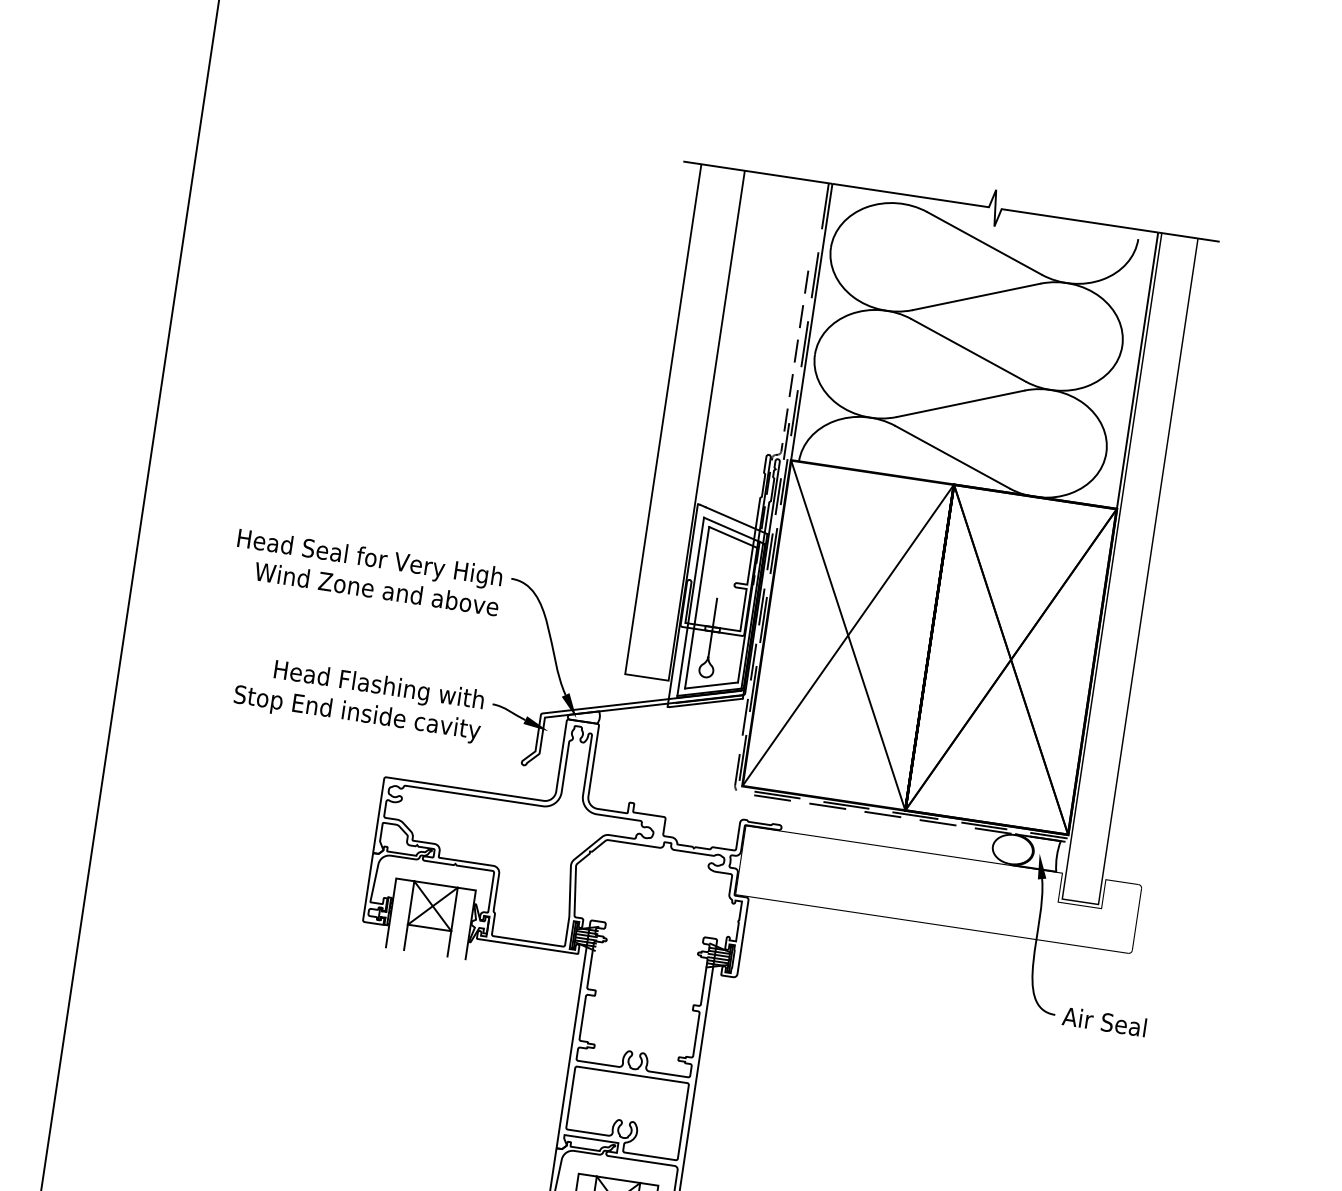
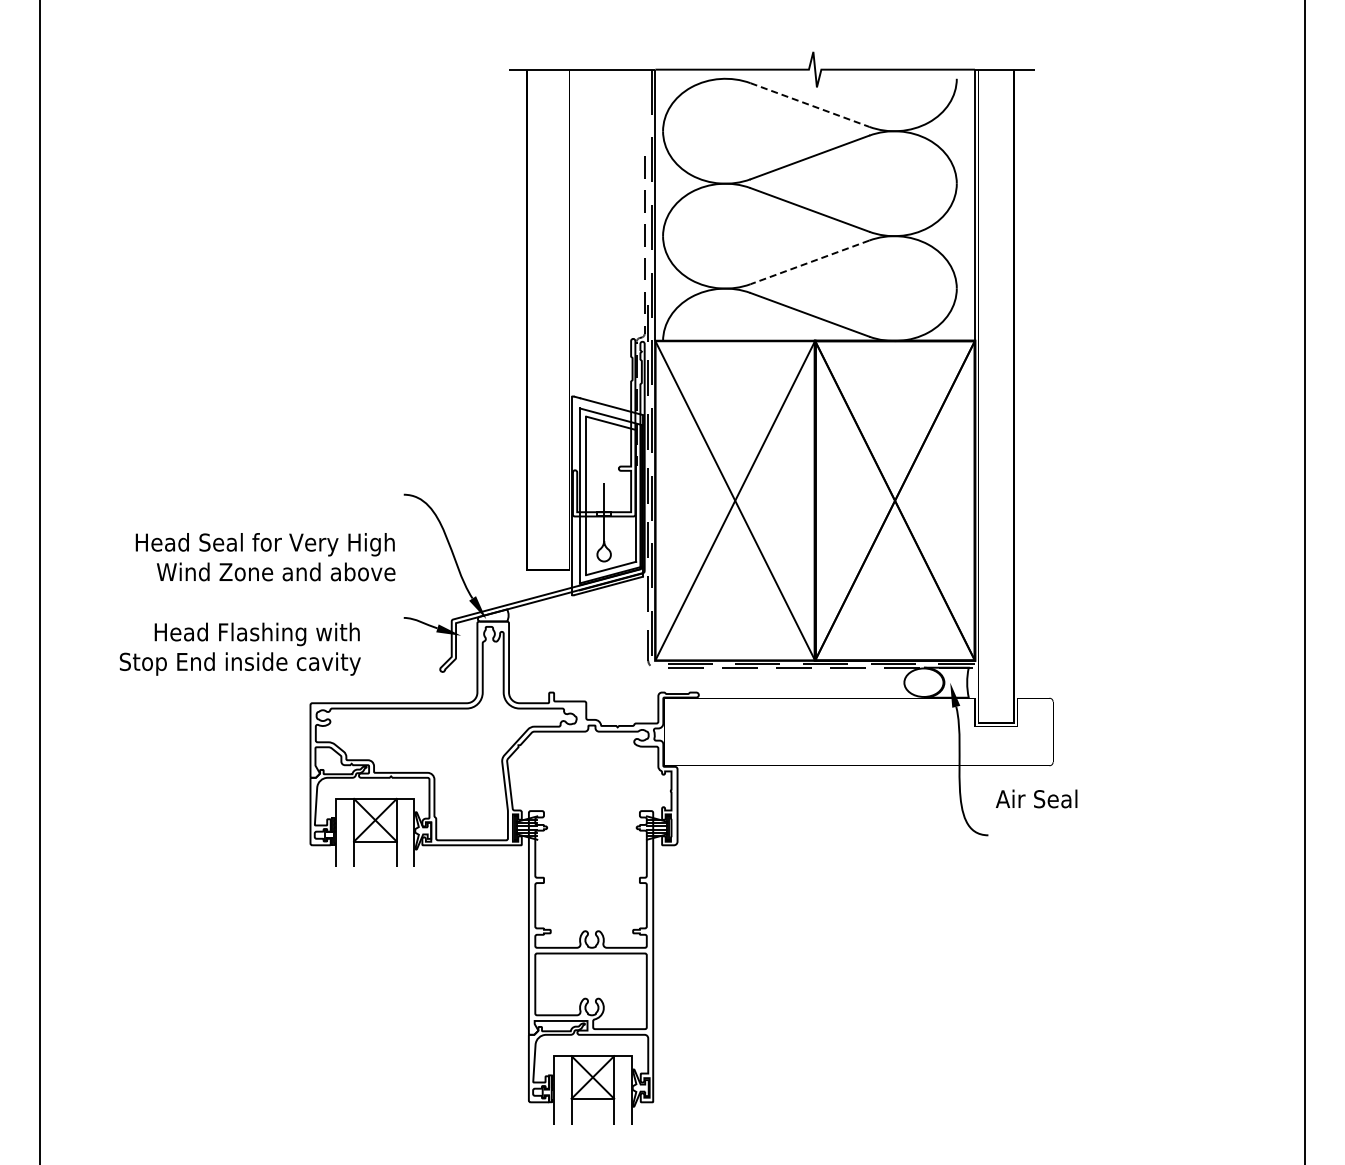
line: (985, 244) -> (810, 105), solid -> dashed
line: (960, 403) -> (809, 262), solid -> dashed
text: (368, 572) -> (265, 557), moved
text: (358, 698) -> (239, 648), moved
text: (1104, 1021) -> (1036, 798), moved

